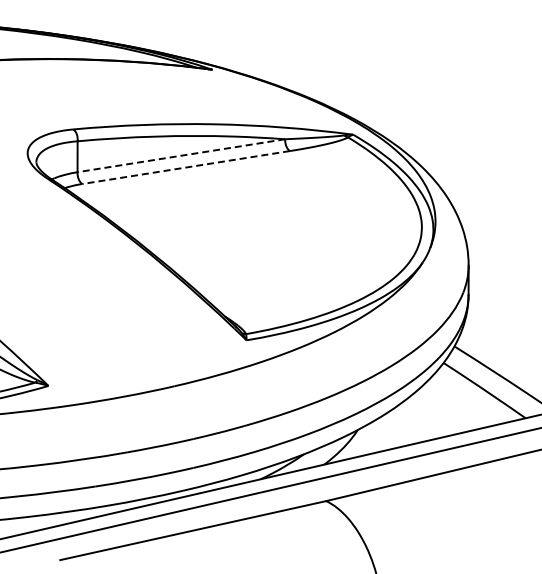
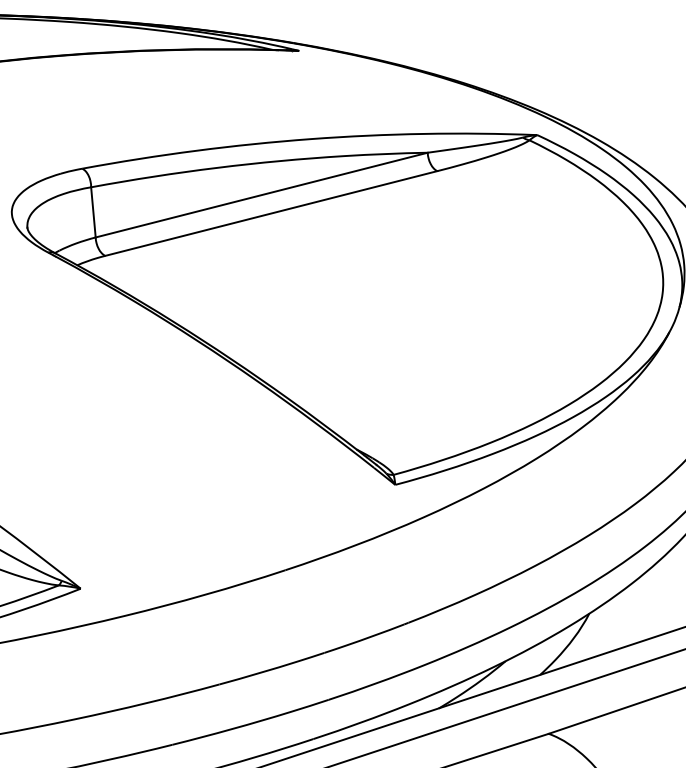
line: (180, 155) -> (260, 194), dashed -> solid
line: (185, 167) -> (270, 213), dashed -> solid

